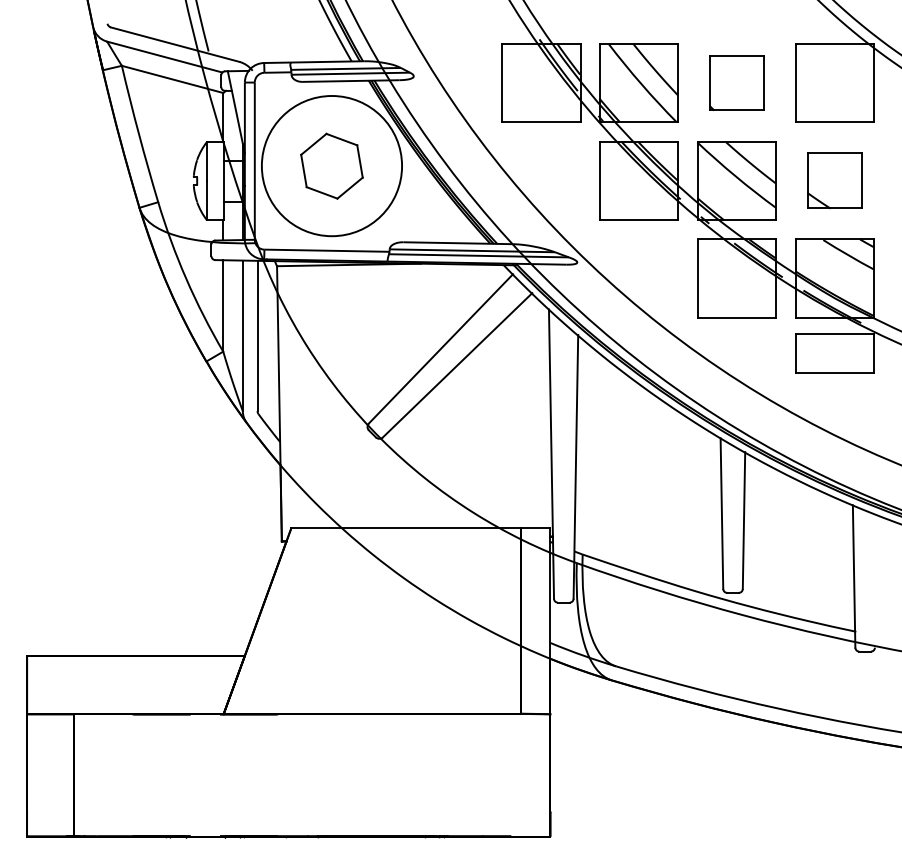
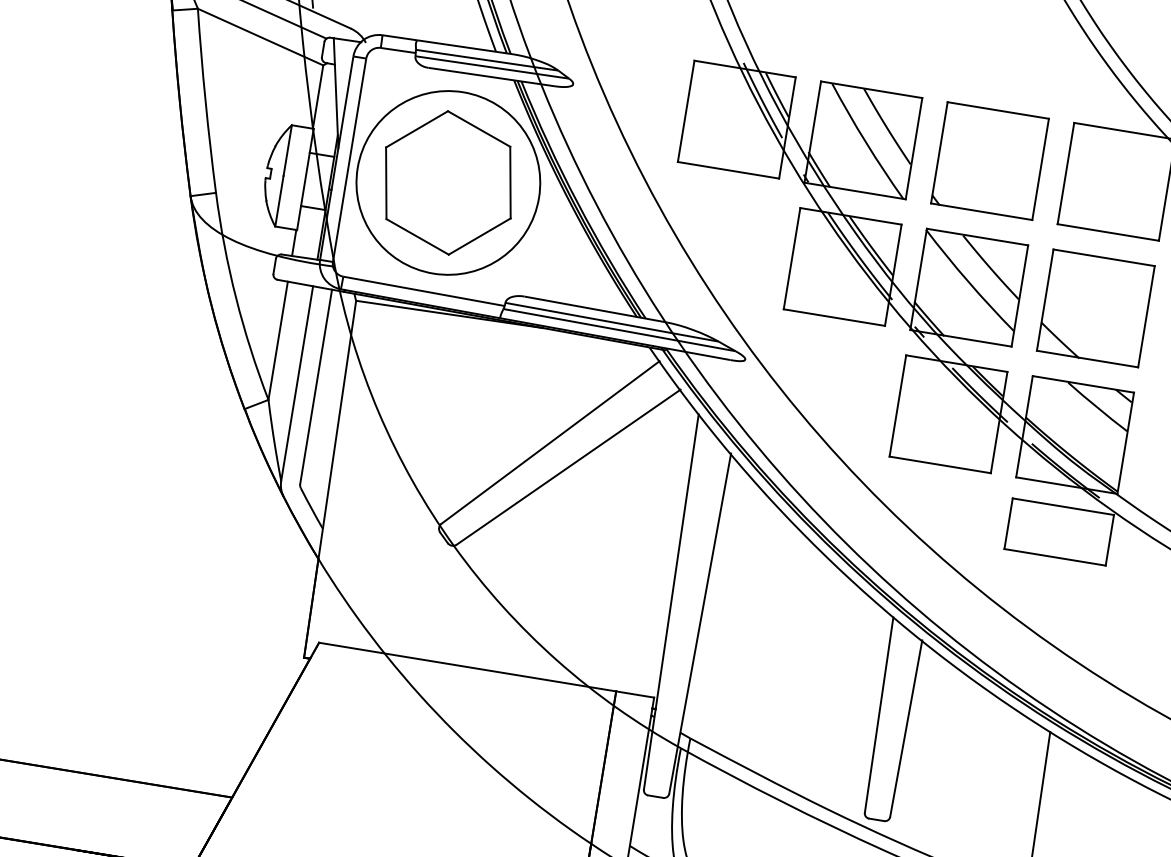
part: (736, 82) -> (989, 160), size x1.43
part: (331, 166) -> (447, 183), size x1.67
part: (834, 180) -> (1095, 308), size x1.43

